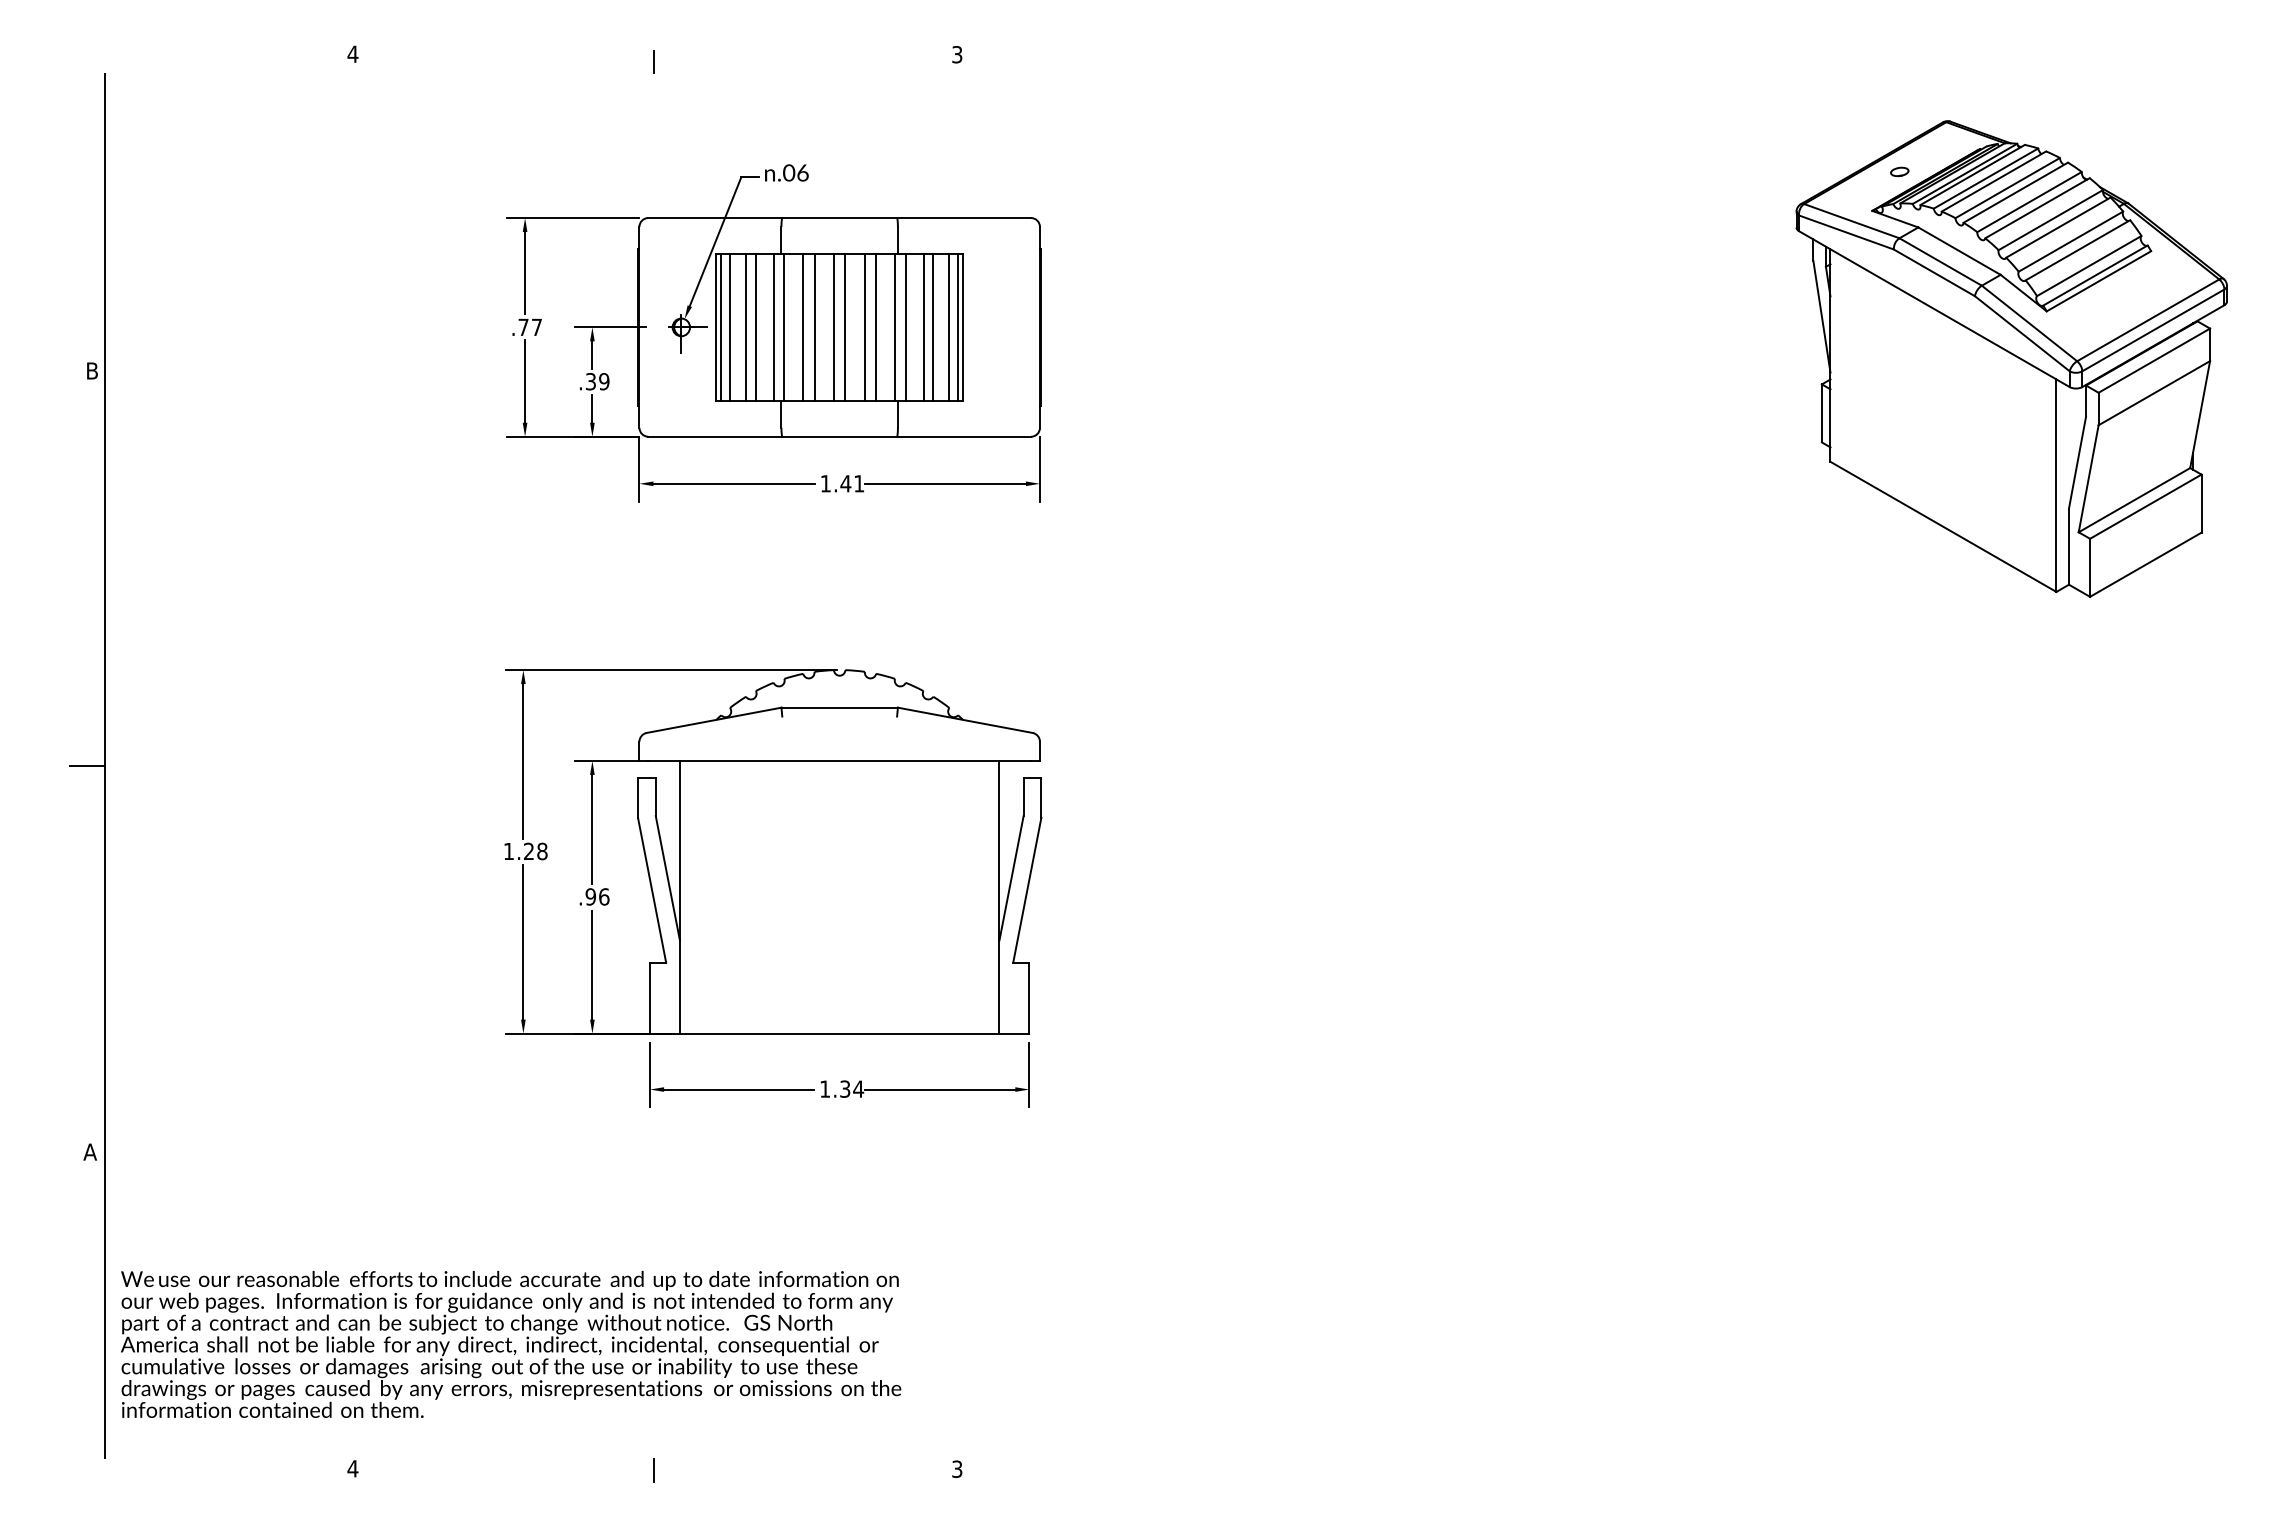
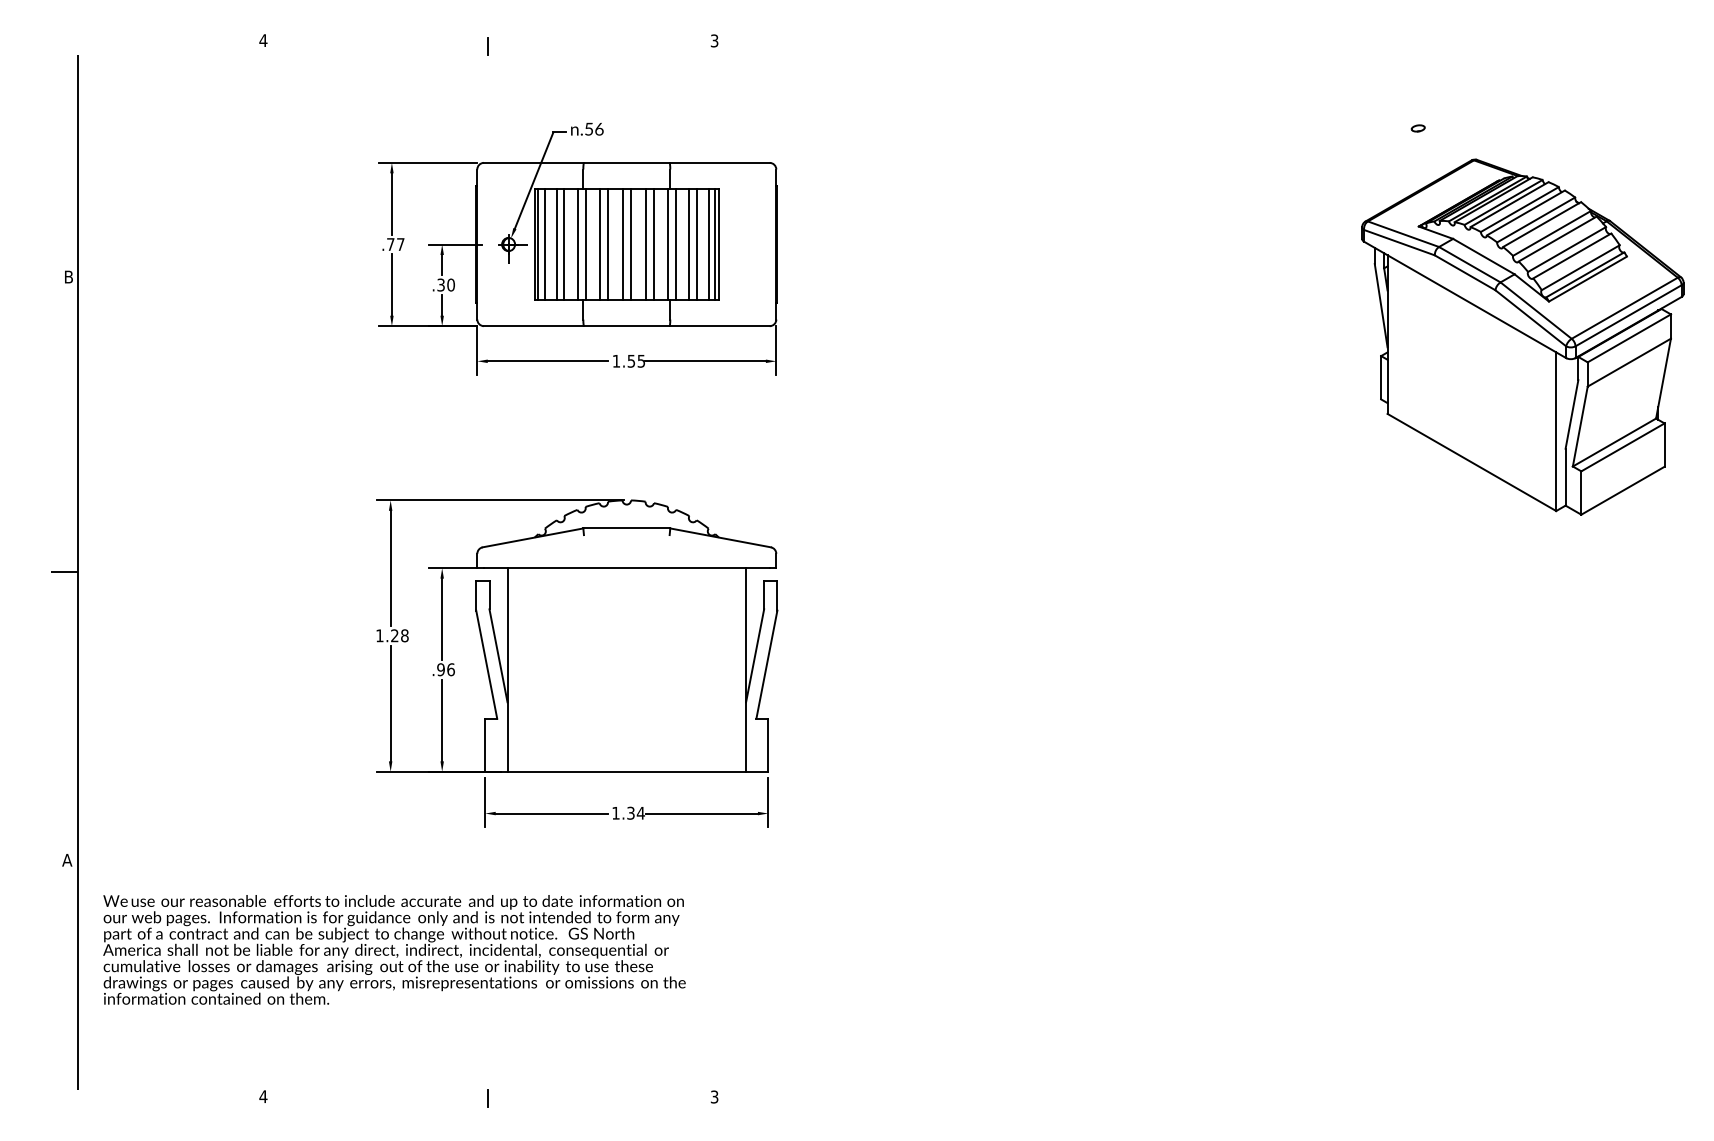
text: (788, 171) -> (588, 128), .06 -> .56
part: (2011, 358) -> (1522, 336), moved
text: (603, 380) -> (450, 284), .39 -> .30
text: (852, 484) -> (636, 361), 1.41 -> 1.55
text: (511, 1343) -> (394, 949), moved

